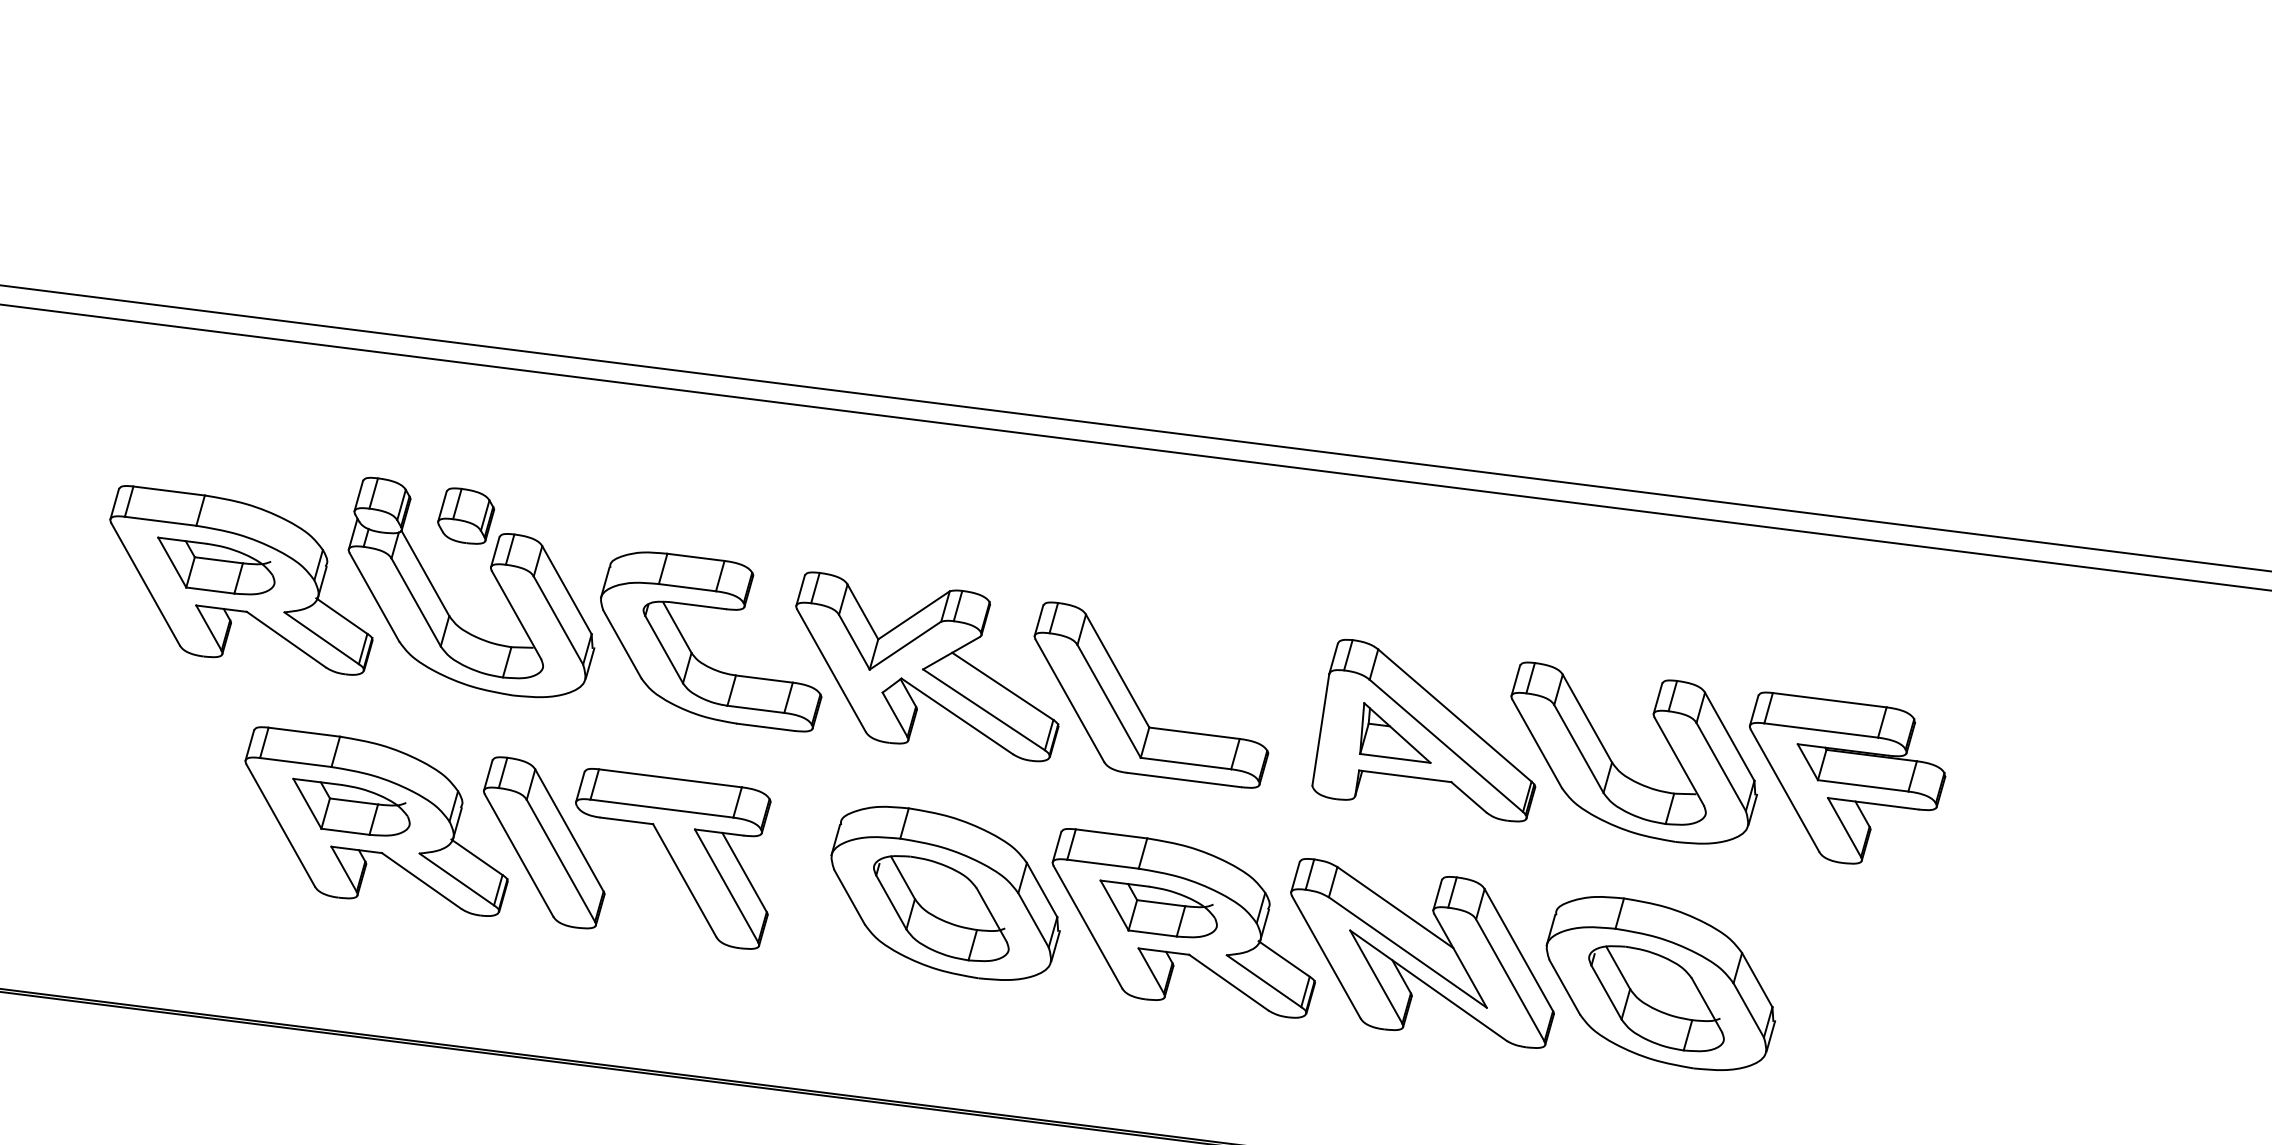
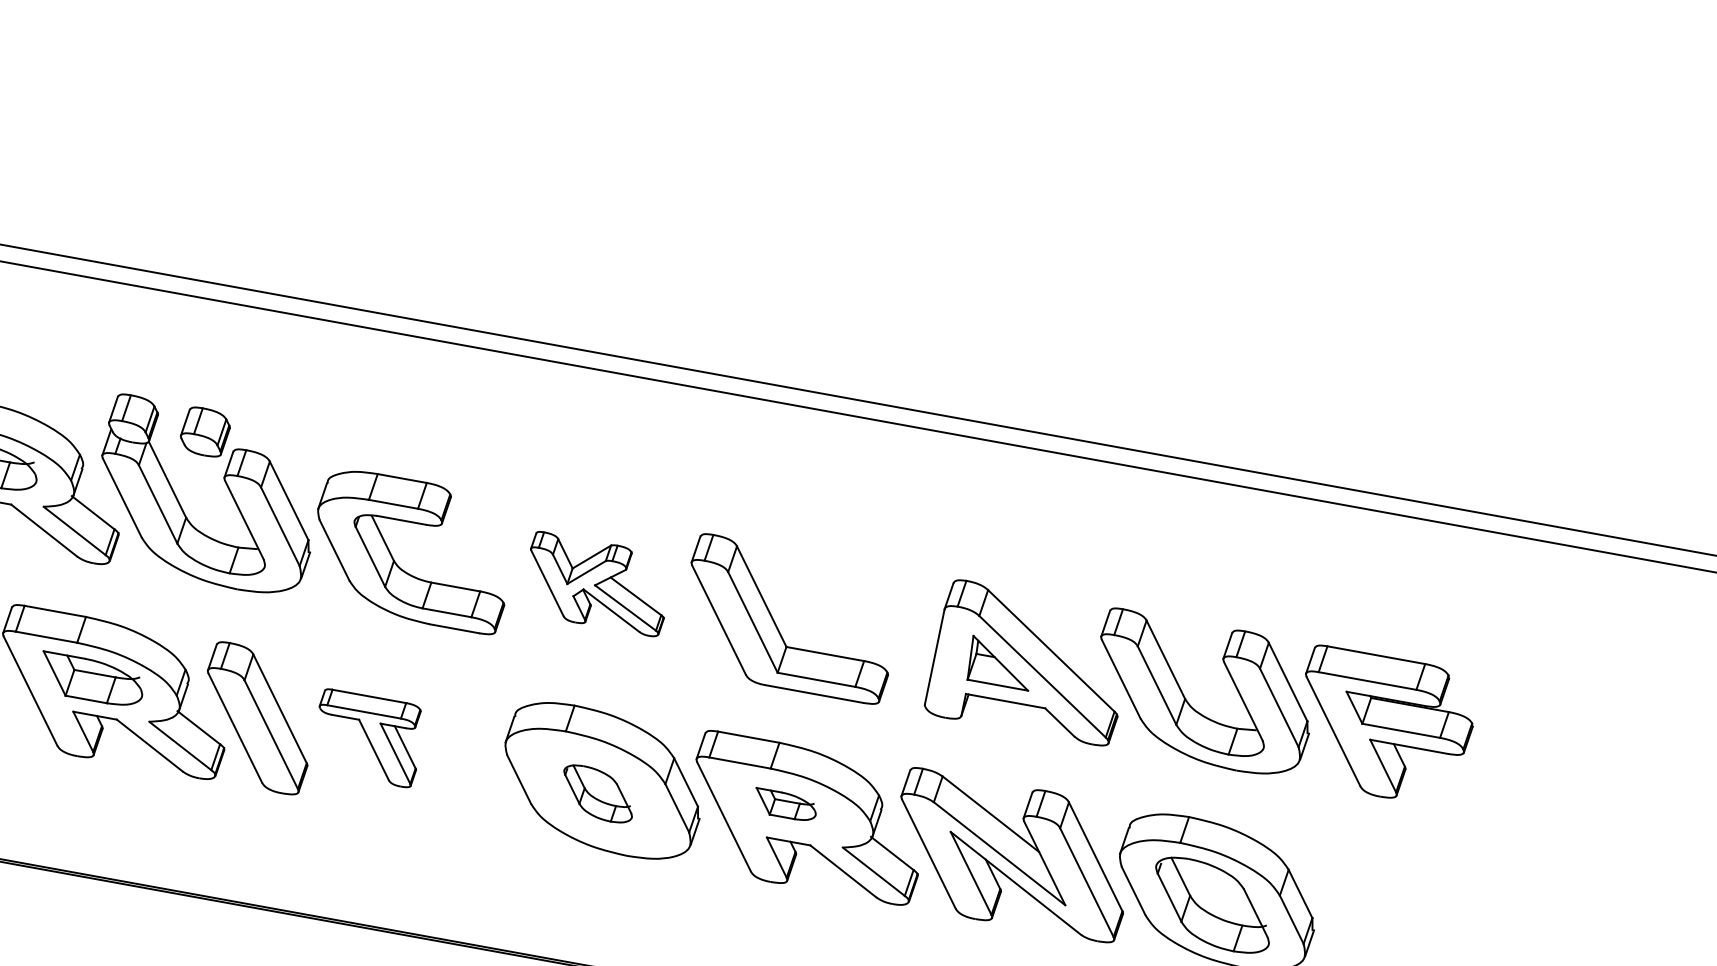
part: (927, 666) -> (597, 583), size x0.6
part: (673, 858) -> (368, 737), size x0.6
part: (941, 908) -> (598, 793), size x0.6
part: (1158, 908) -> (785, 803), size x0.6

